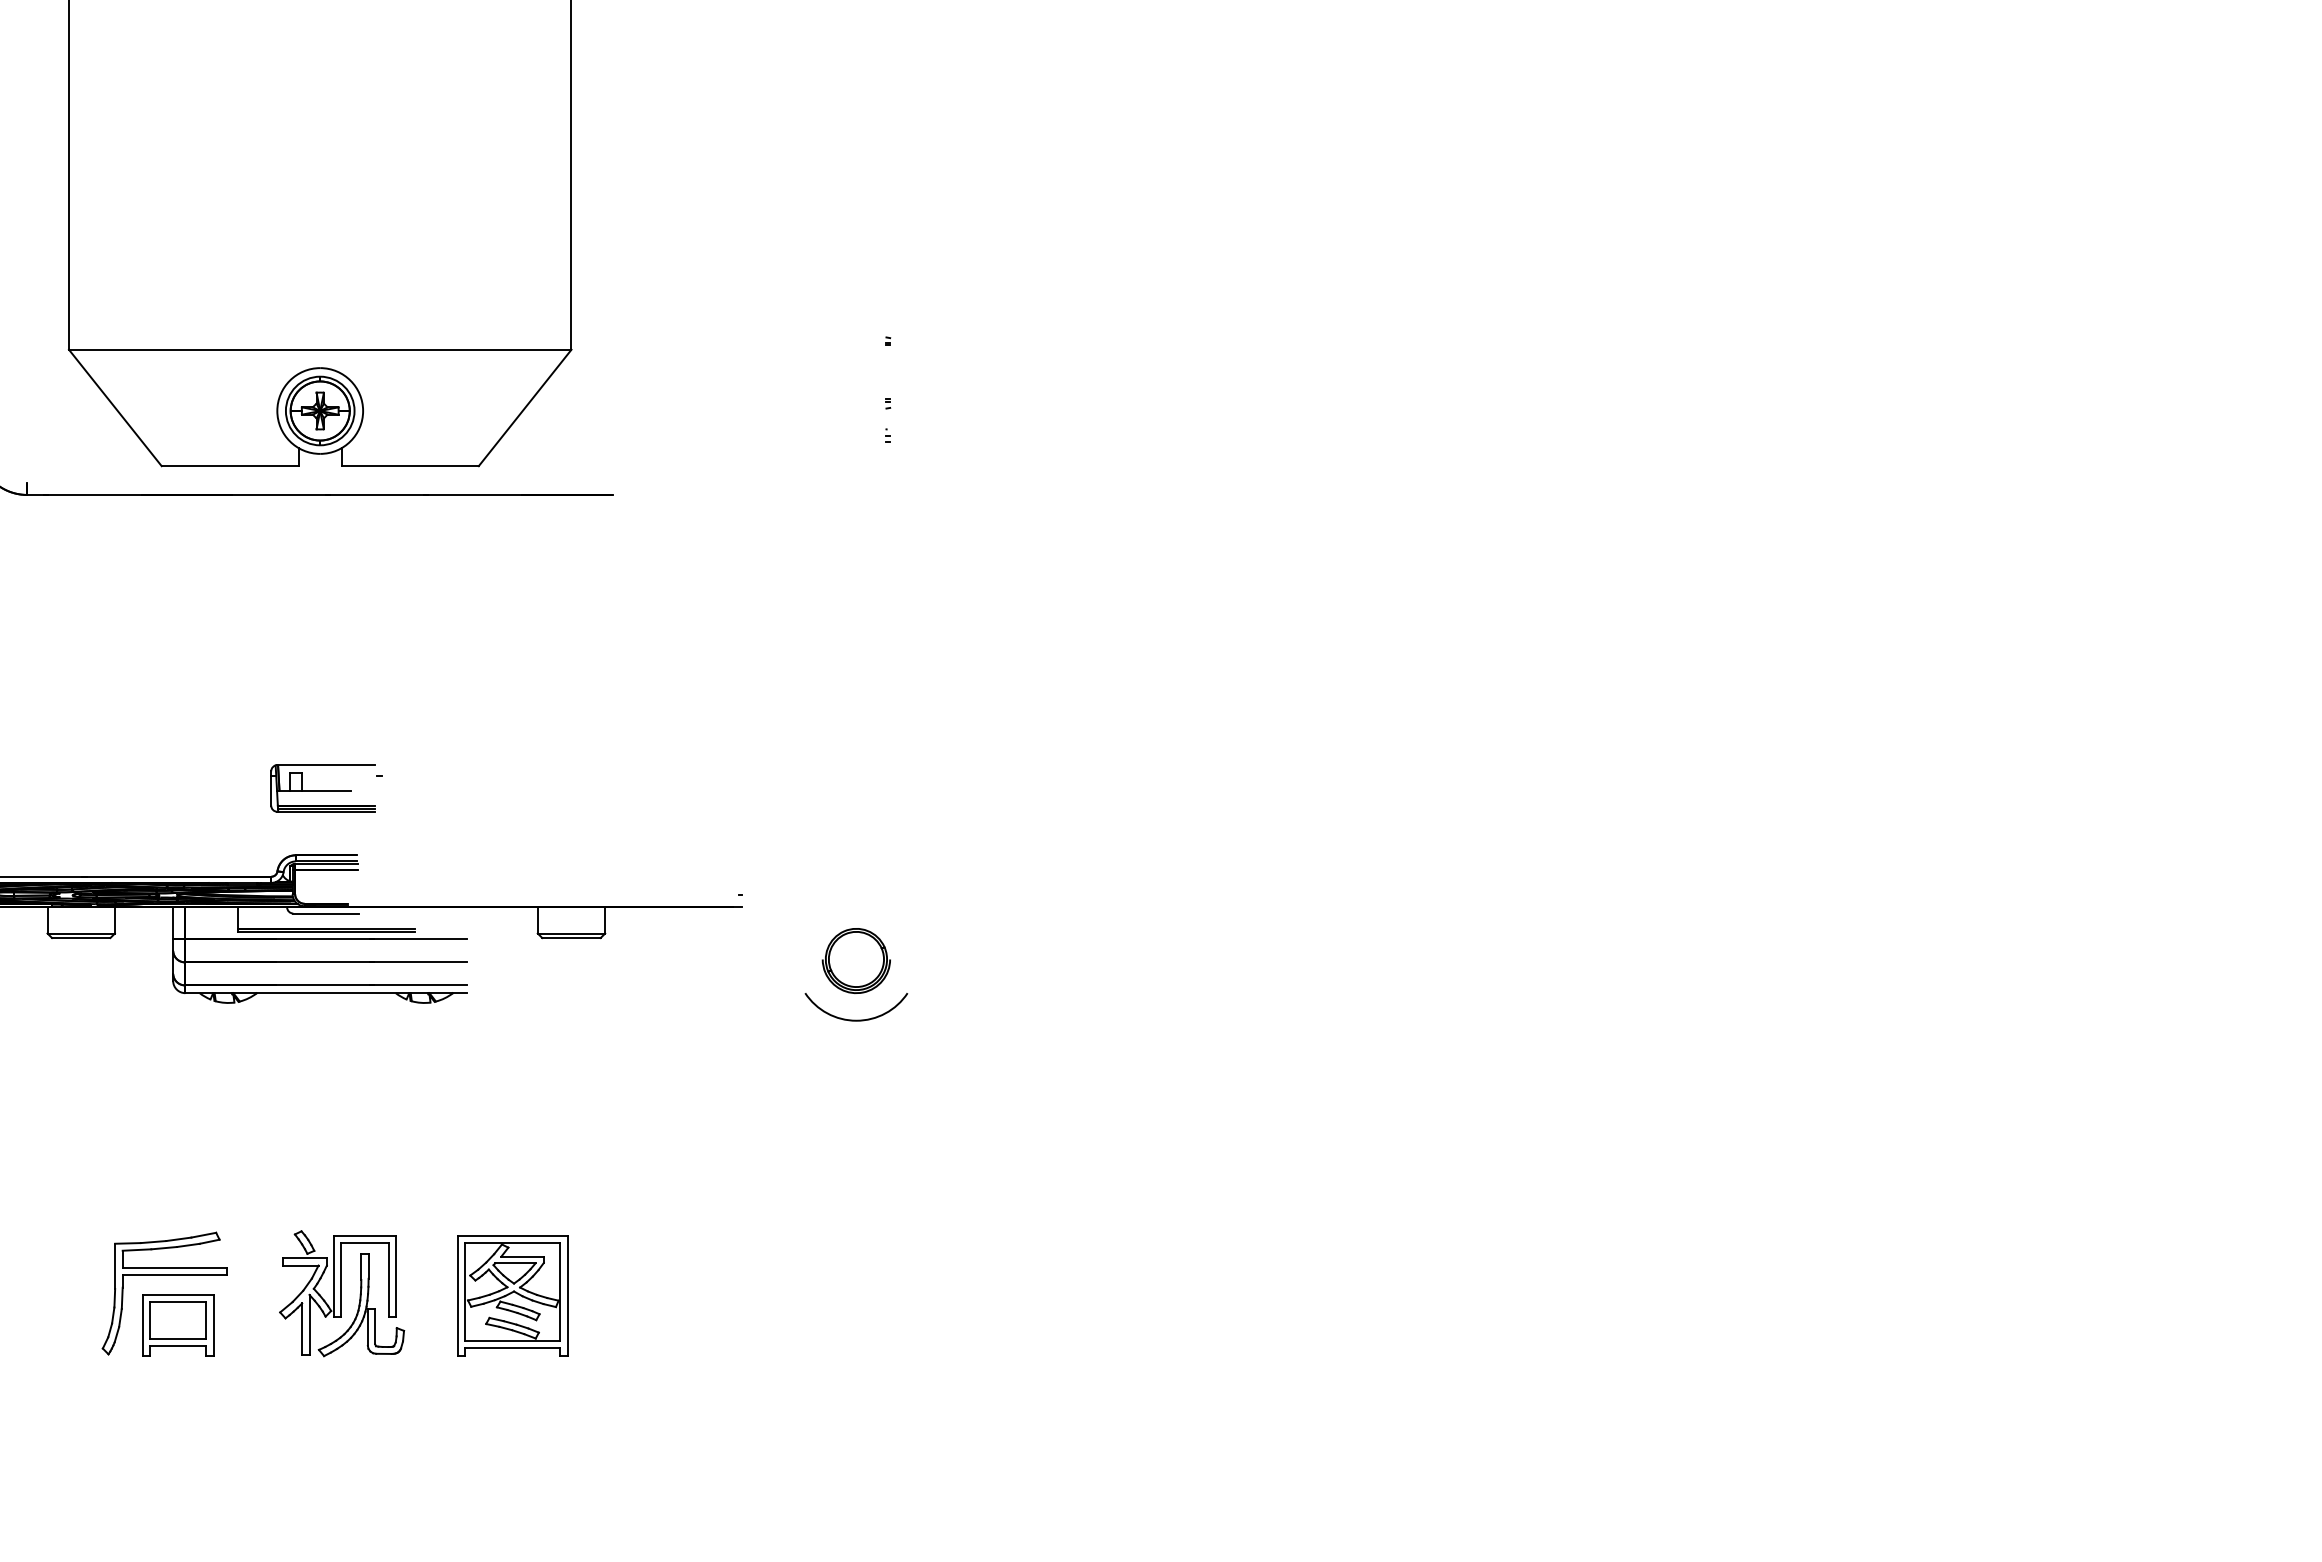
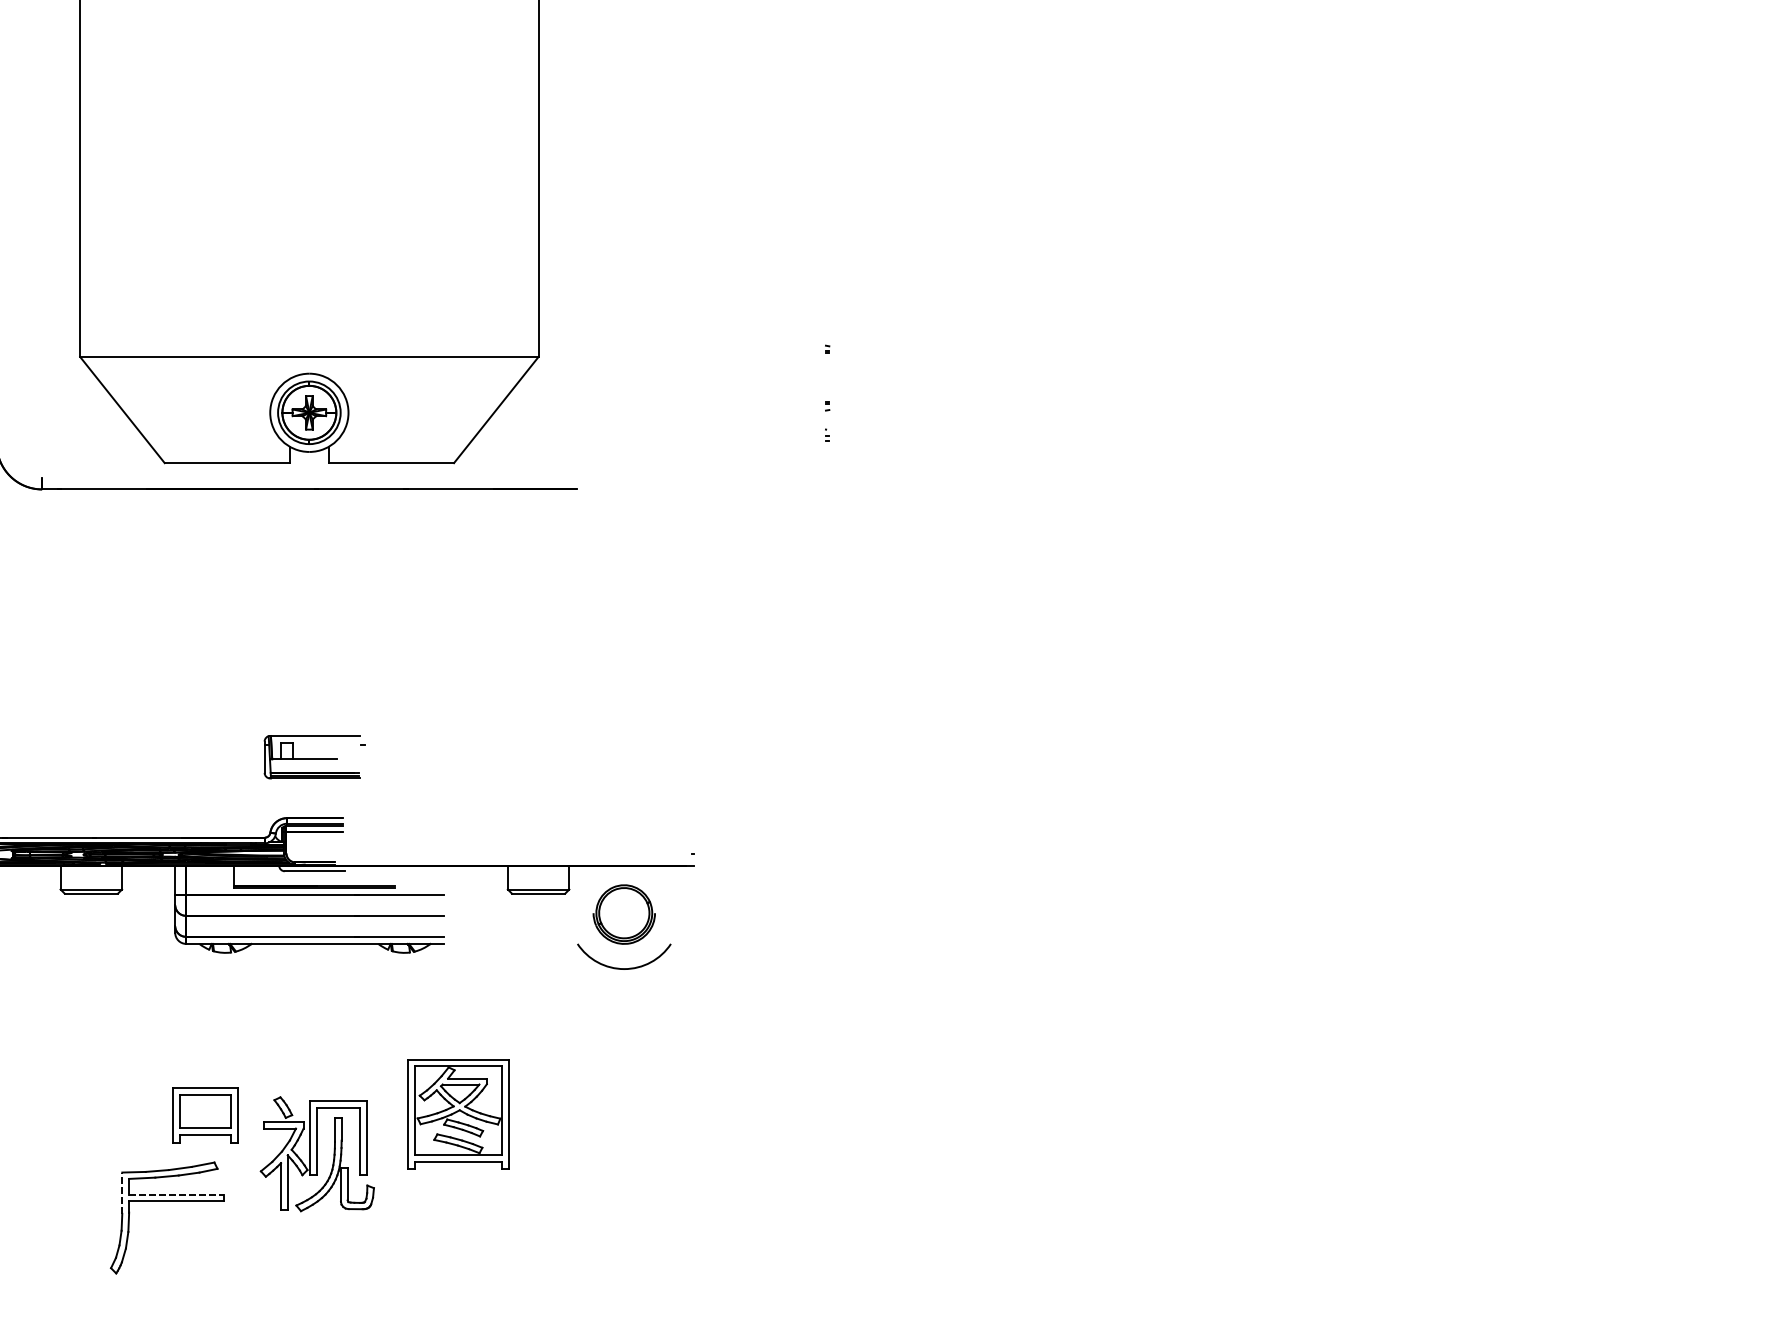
part: (856, 974) -> (624, 926), moved
line: (115, 1266) -> (122, 1193), solid -> dashed
line: (174, 1267) -> (176, 1194), solid -> dashed
part: (342, 1293) -> (317, 1154), moved
part: (512, 1295) -> (458, 1113), moved
part: (178, 1325) -> (205, 1115), moved

